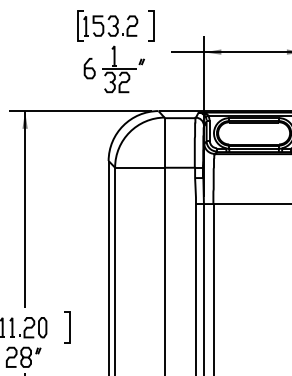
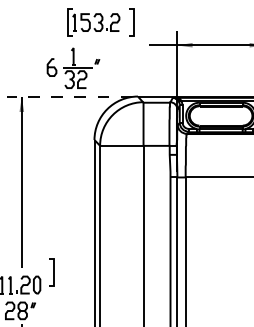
part: (114, 68) -> (73, 67), moved
line: (79, 111) -> (69, 96), solid -> dashed
line: (69, 327) -> (53, 272), moved

